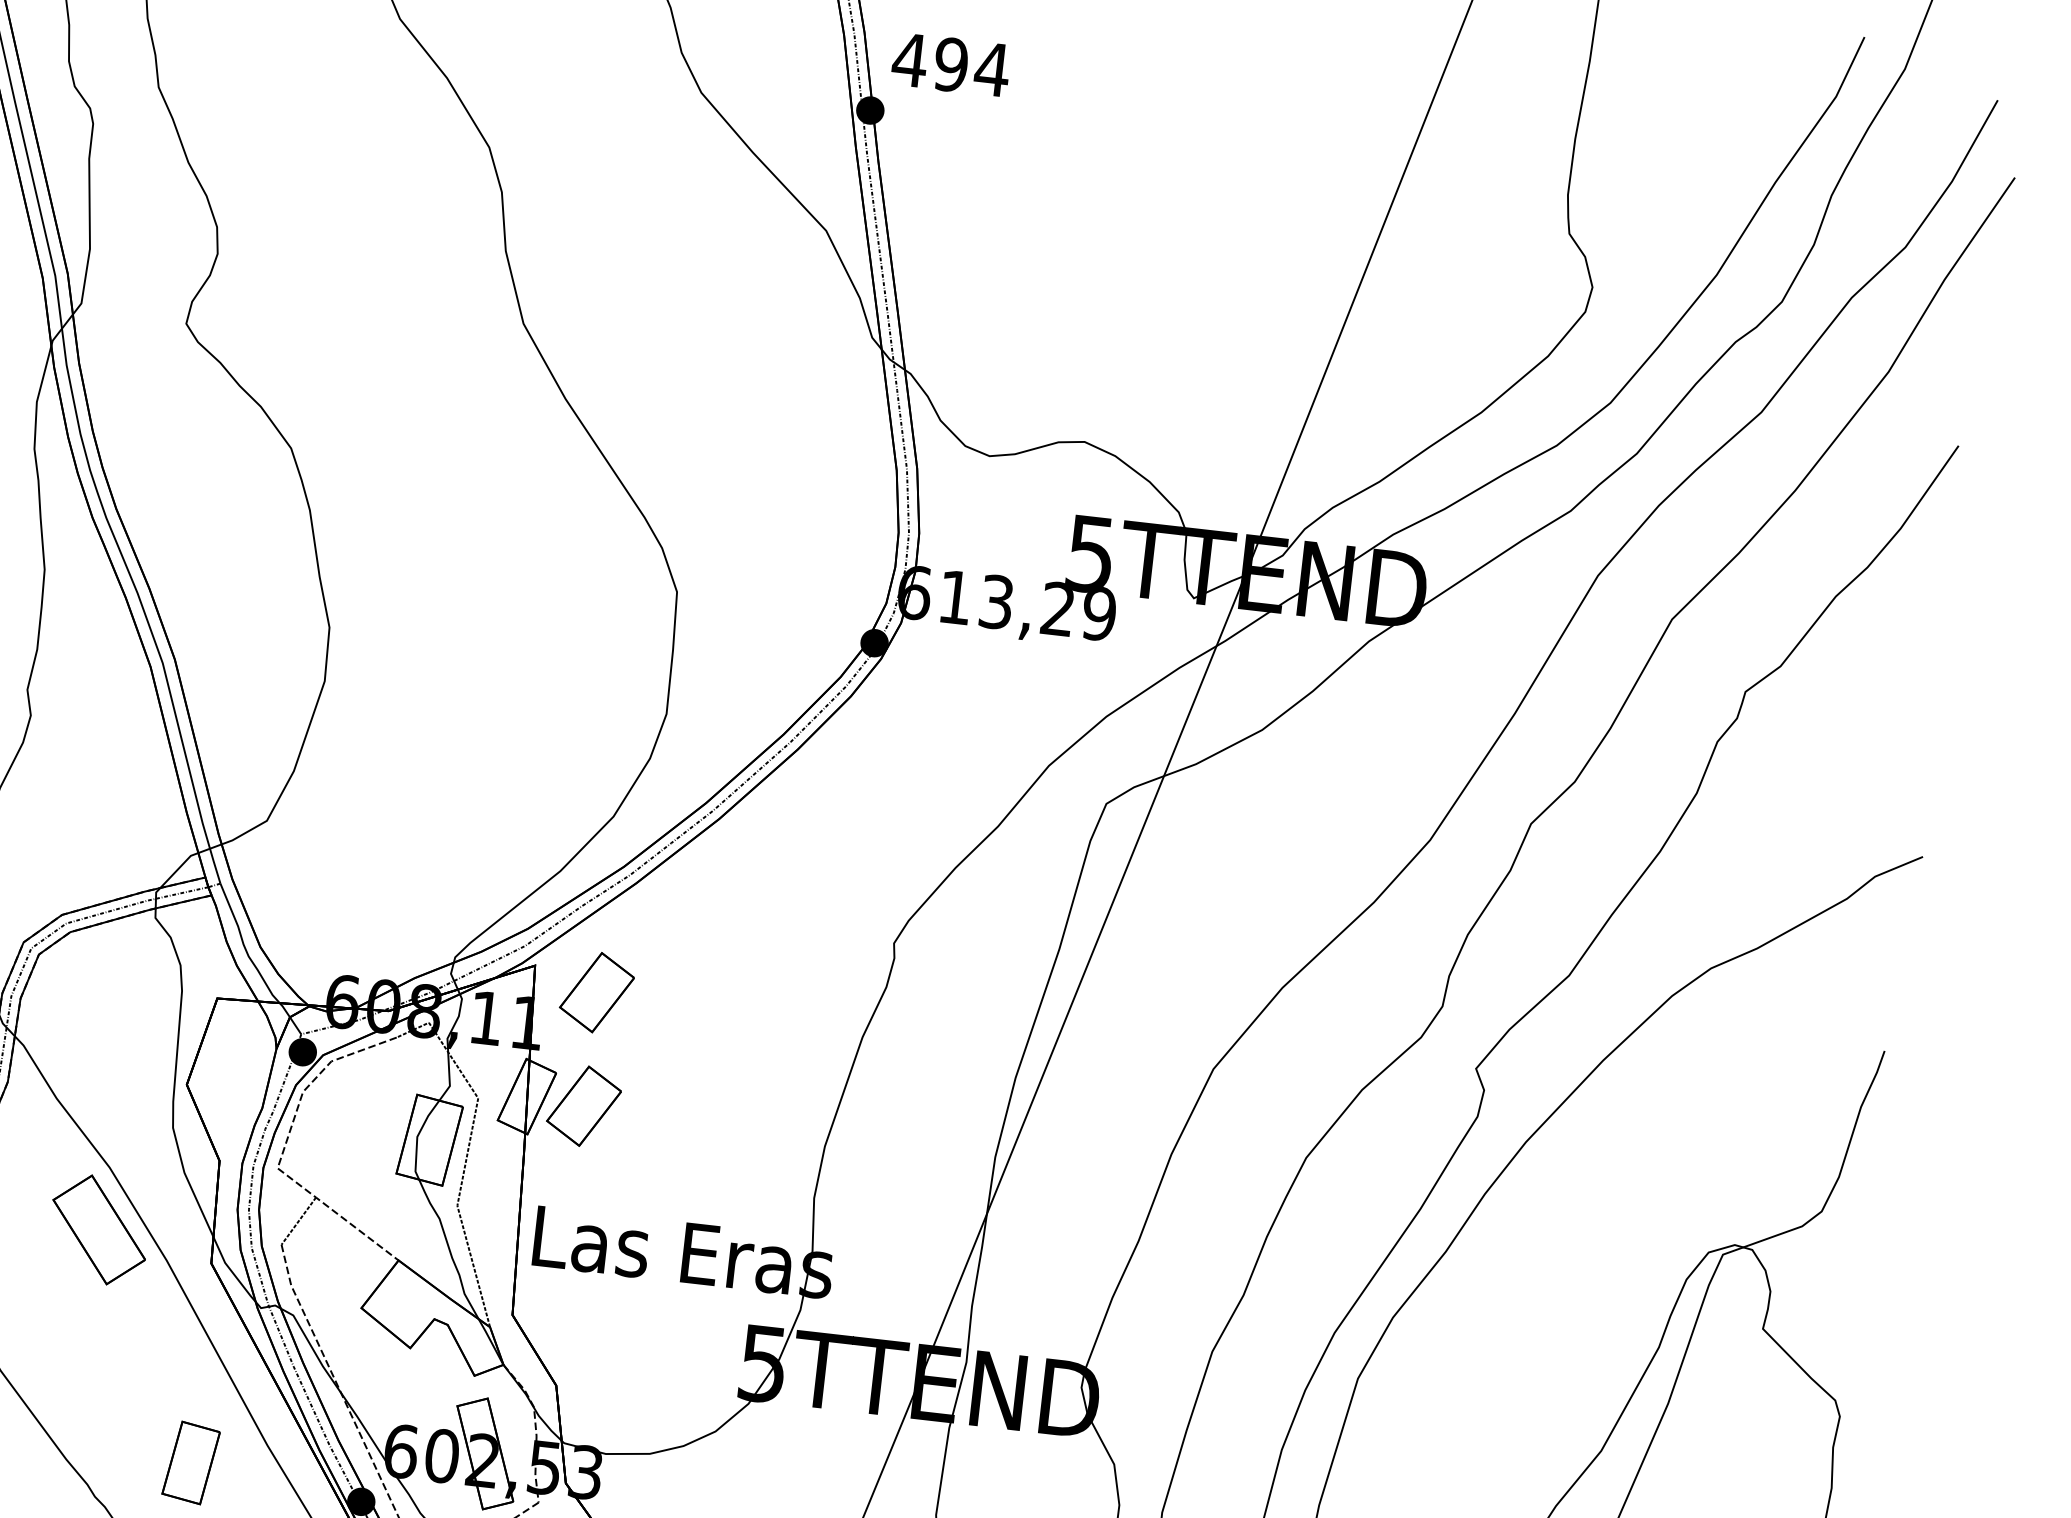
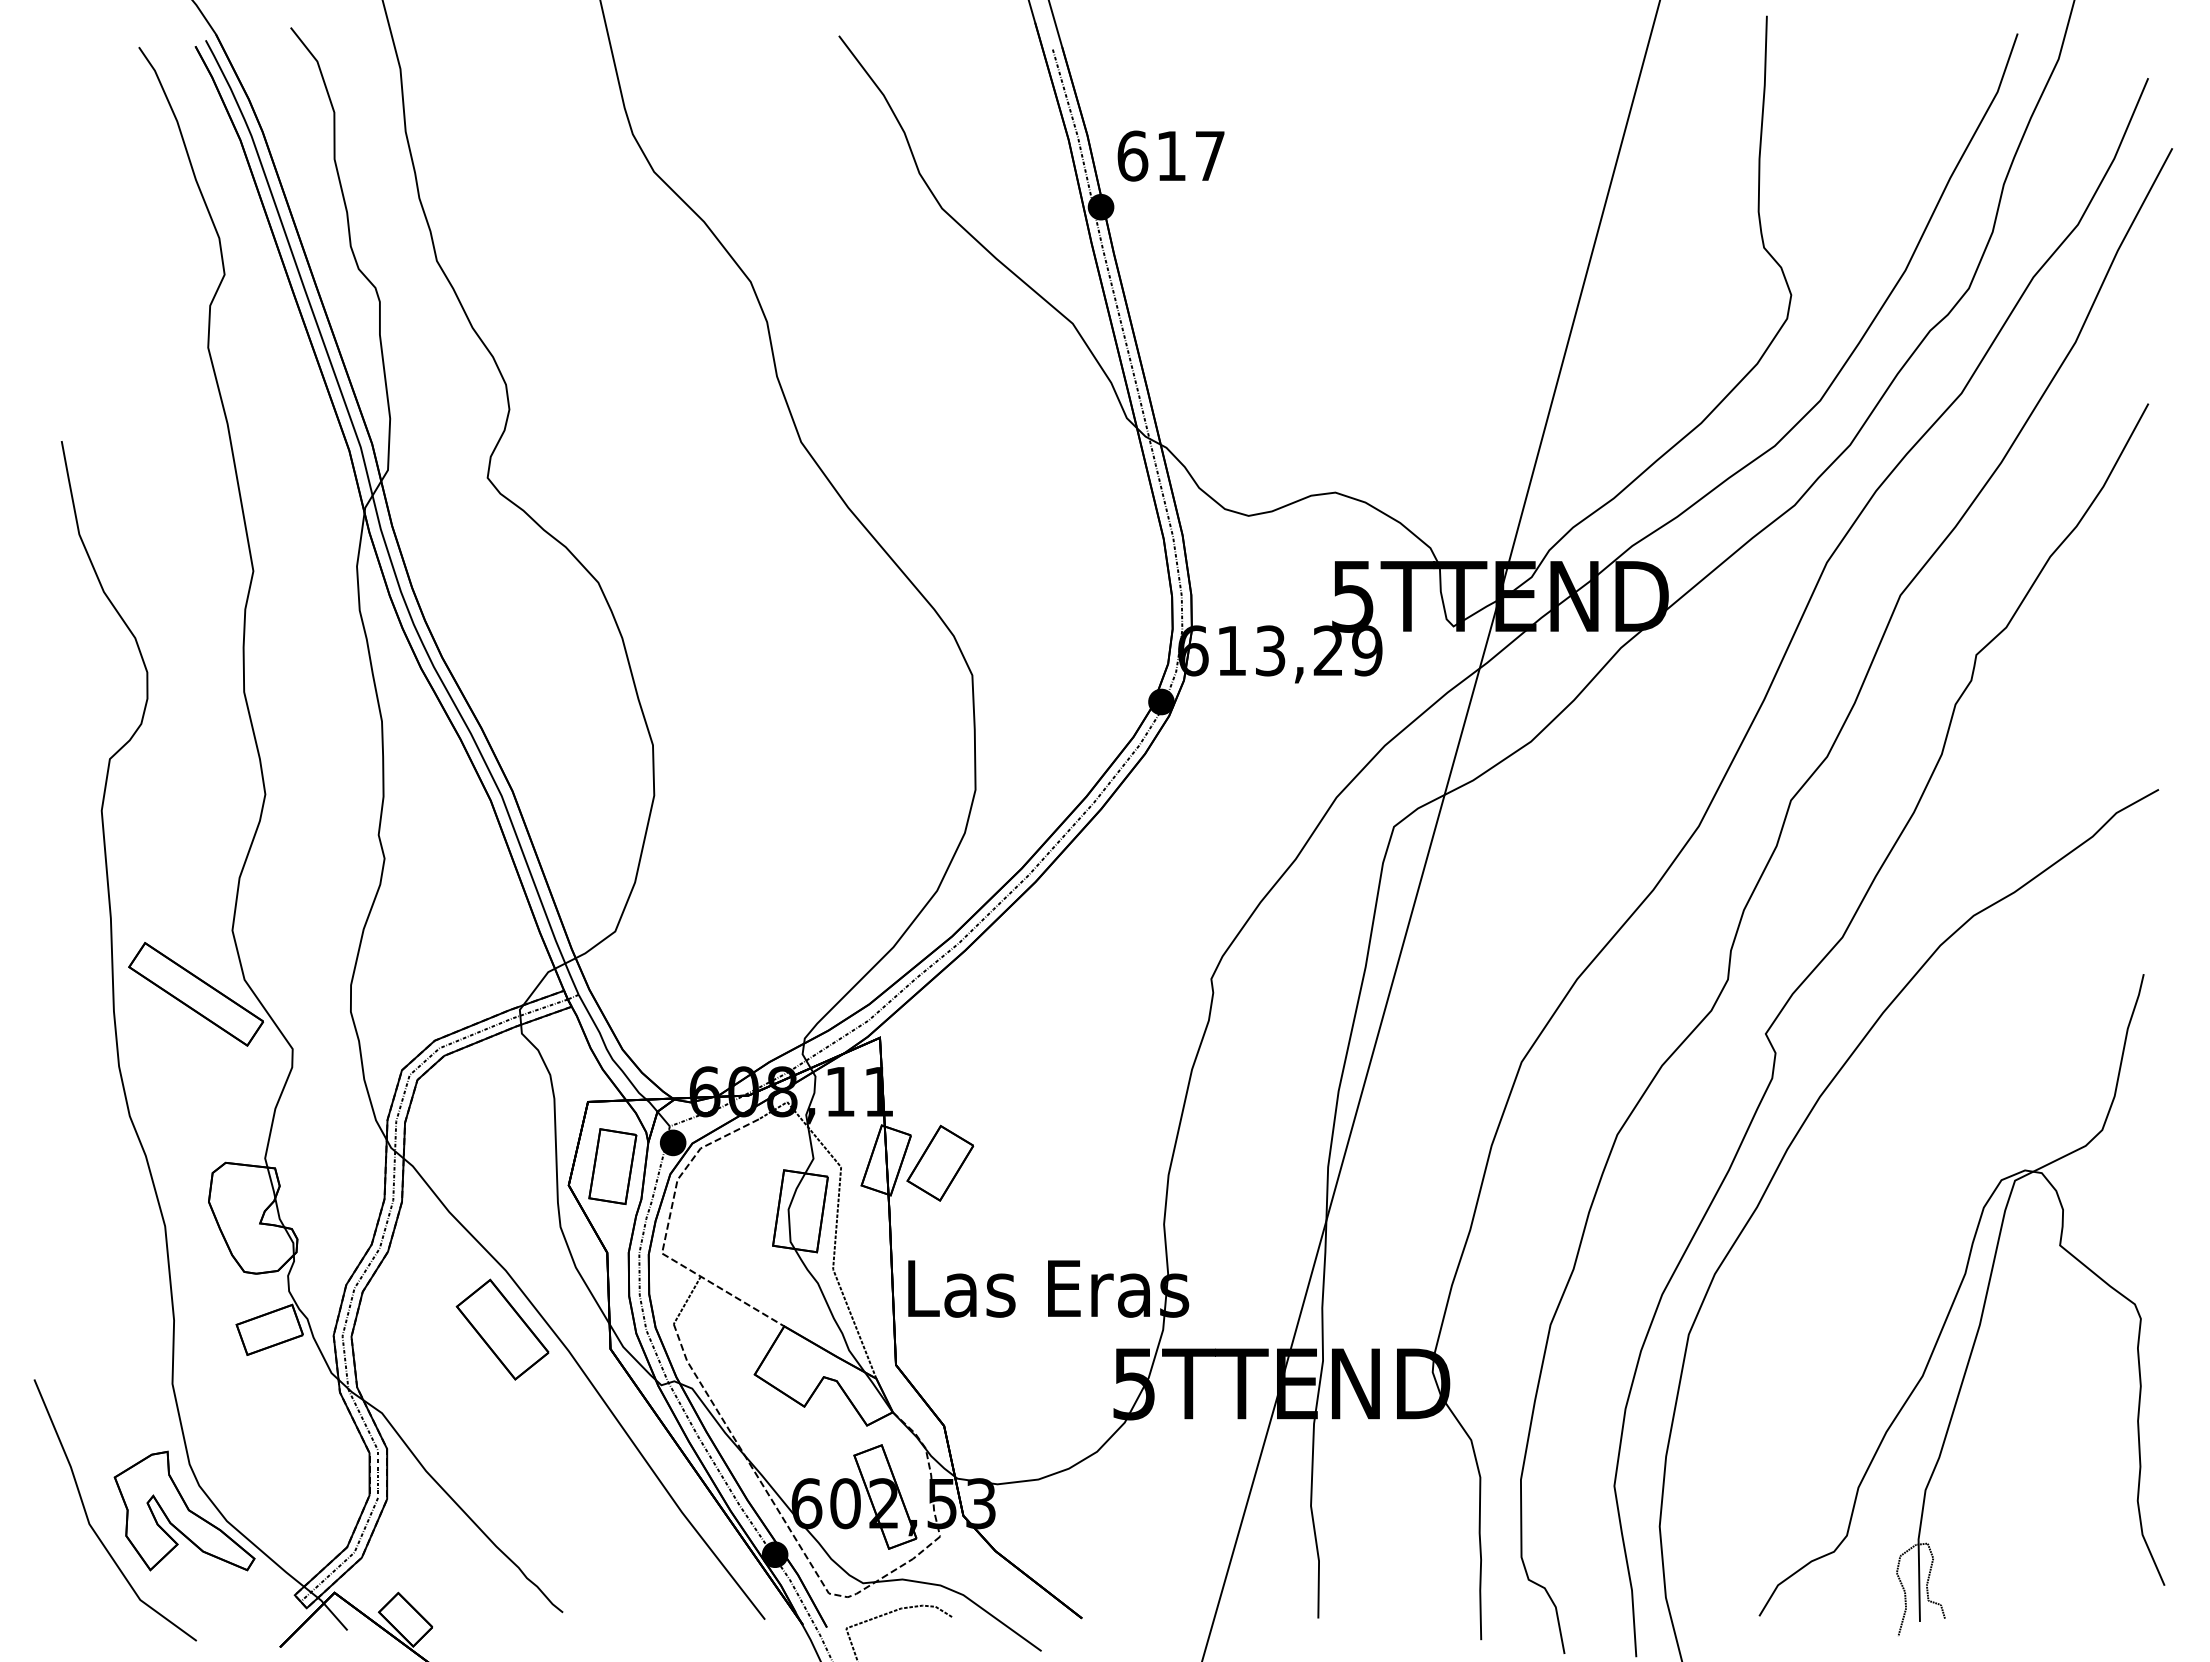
text: (951, 64) -> (1171, 155), 494 -> 617
part: (597, 991) -> (940, 1055), removed
part: (190, 1462) -> (612, 1166), moved

